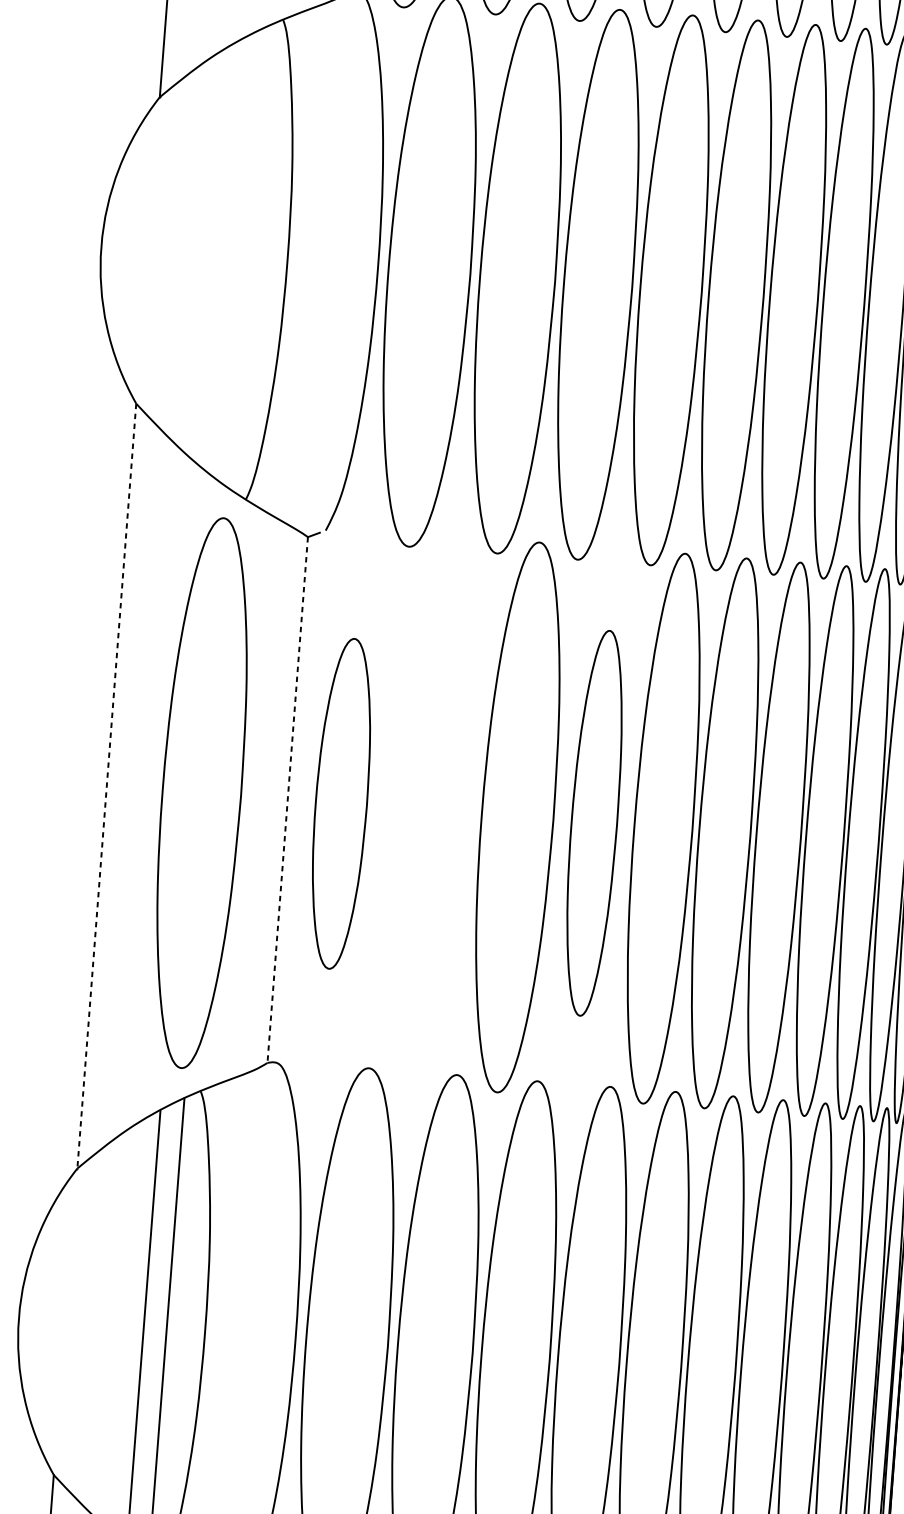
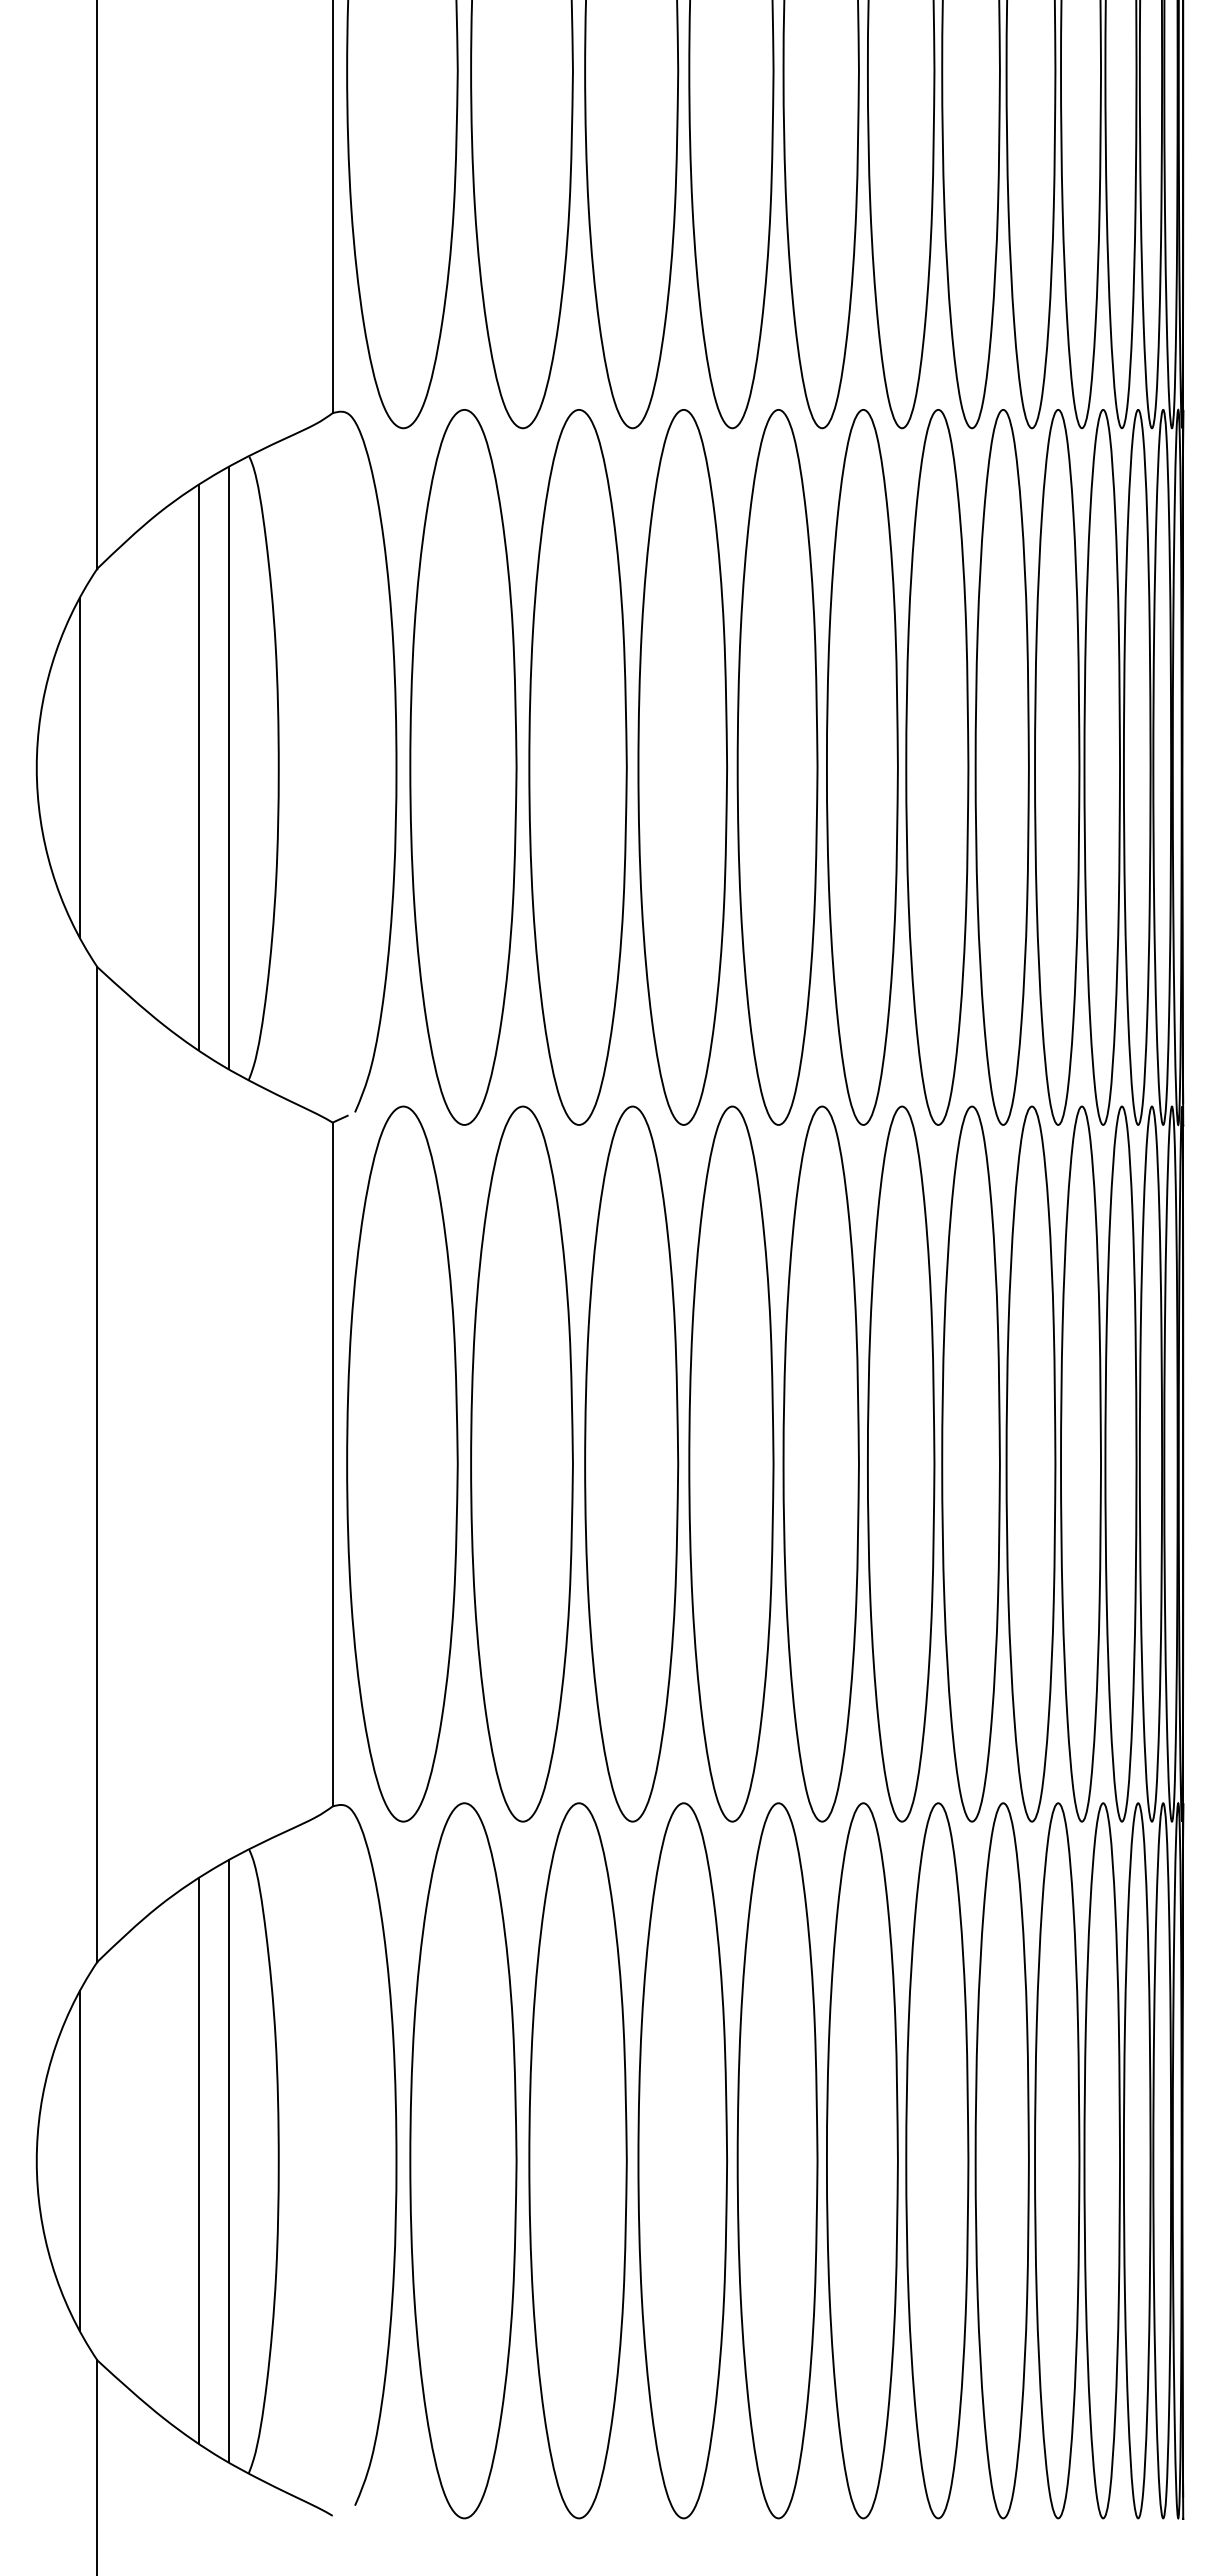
line: (134, 249) -> (79, 767), added
line: (226, 256) -> (199, 767), added
line: (248, 258) -> (228, 768), added
line: (106, 786) -> (97, 1465), dashed -> solid
part: (201, 792) -> (521, 1463), moved
line: (287, 800) -> (332, 1464), dashed -> solid
part: (341, 803) -> (402, 1463), size x1.67
part: (594, 822) -> (731, 1463), size x1.43
line: (51, 1320) -> (79, 2160), added

